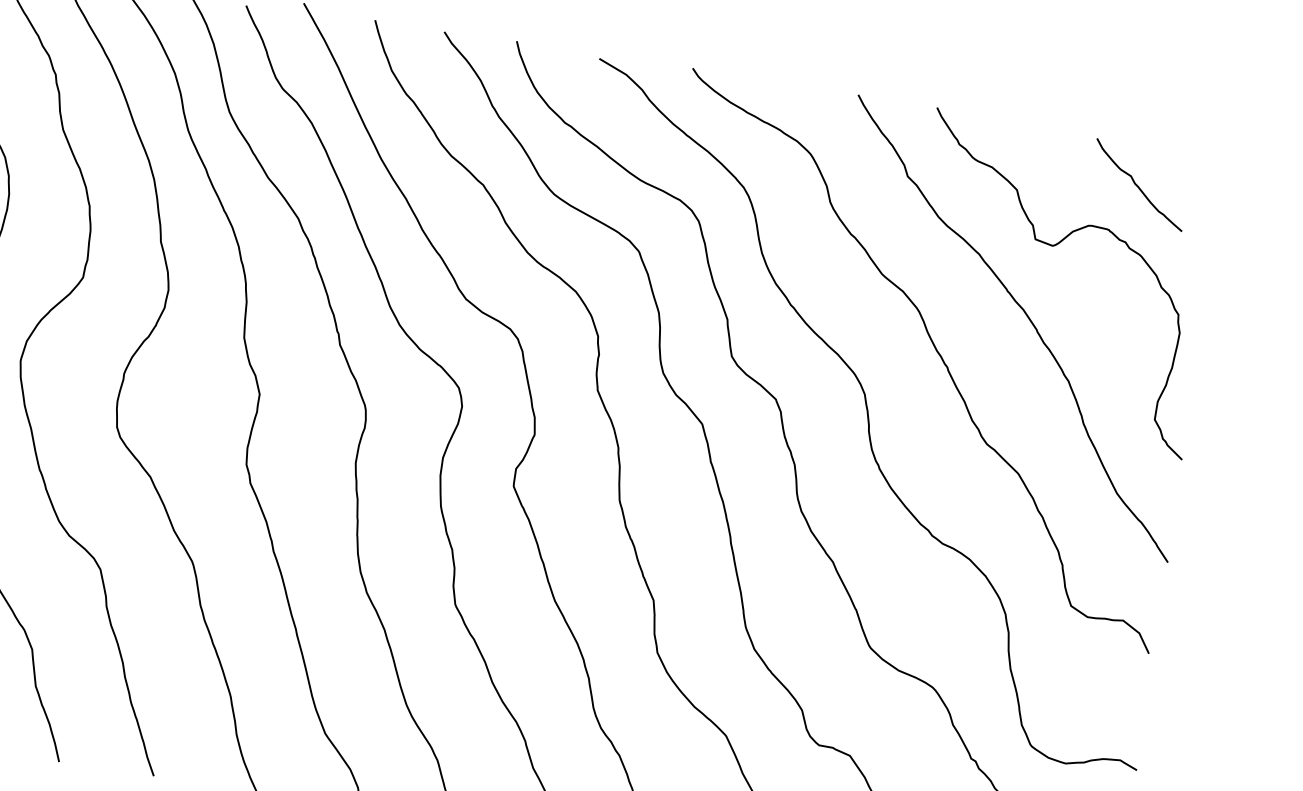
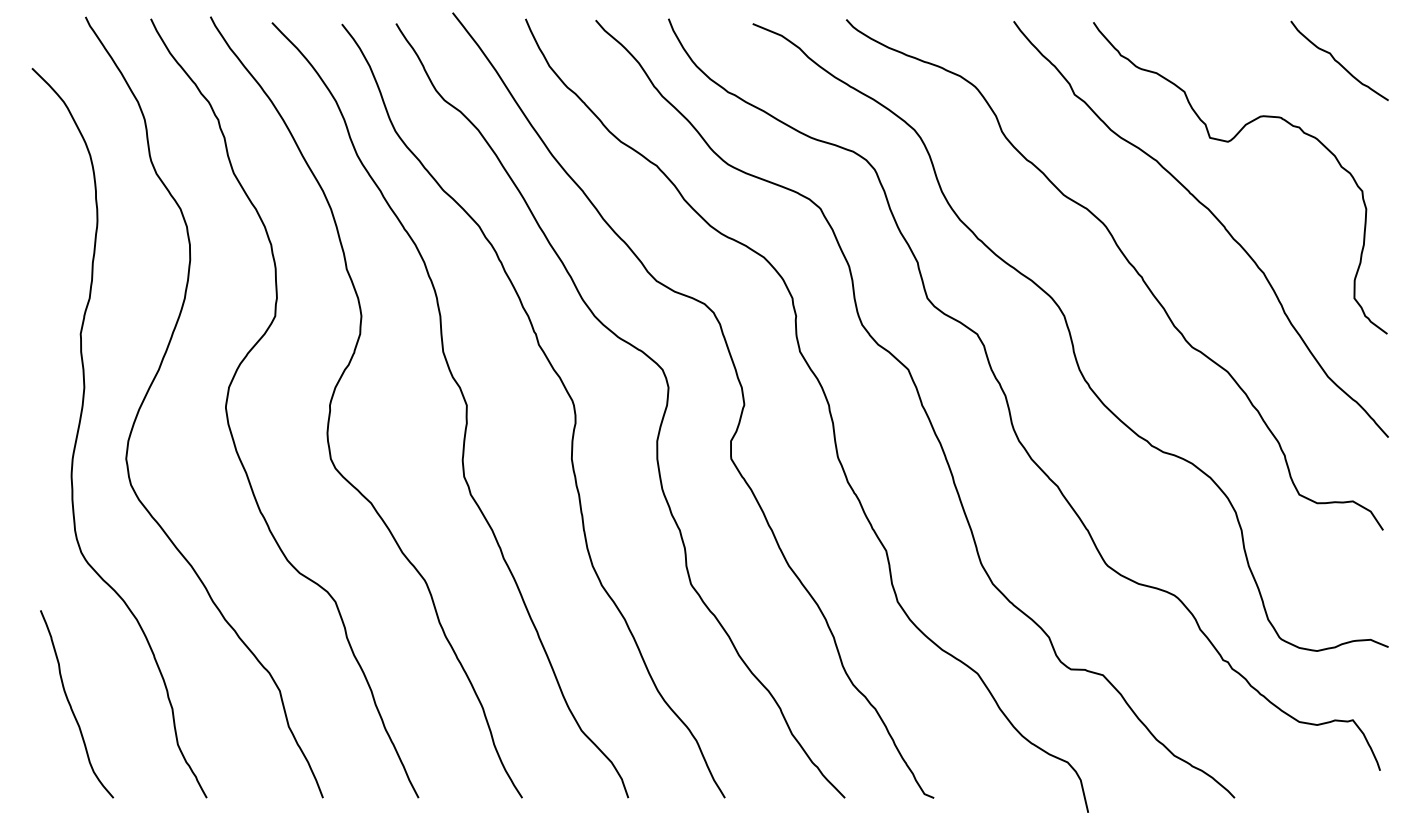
curve: (1138, 185) -> (1338, 61), moved

